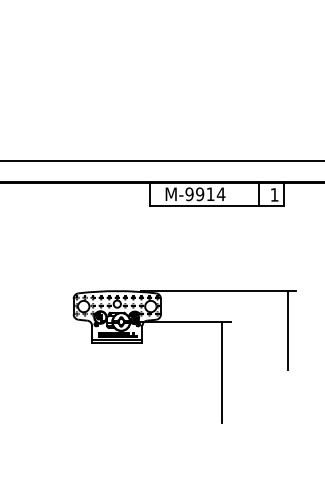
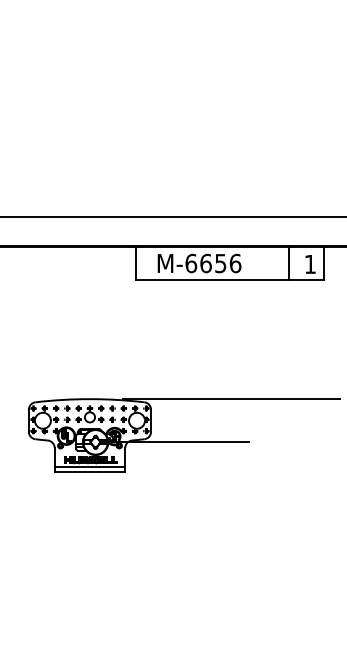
text: (205, 194) -> (213, 263), M-9914 -> M-6656
line: (287, 330) -> (328, 454), removed
line: (222, 372) -> (237, 513), removed

